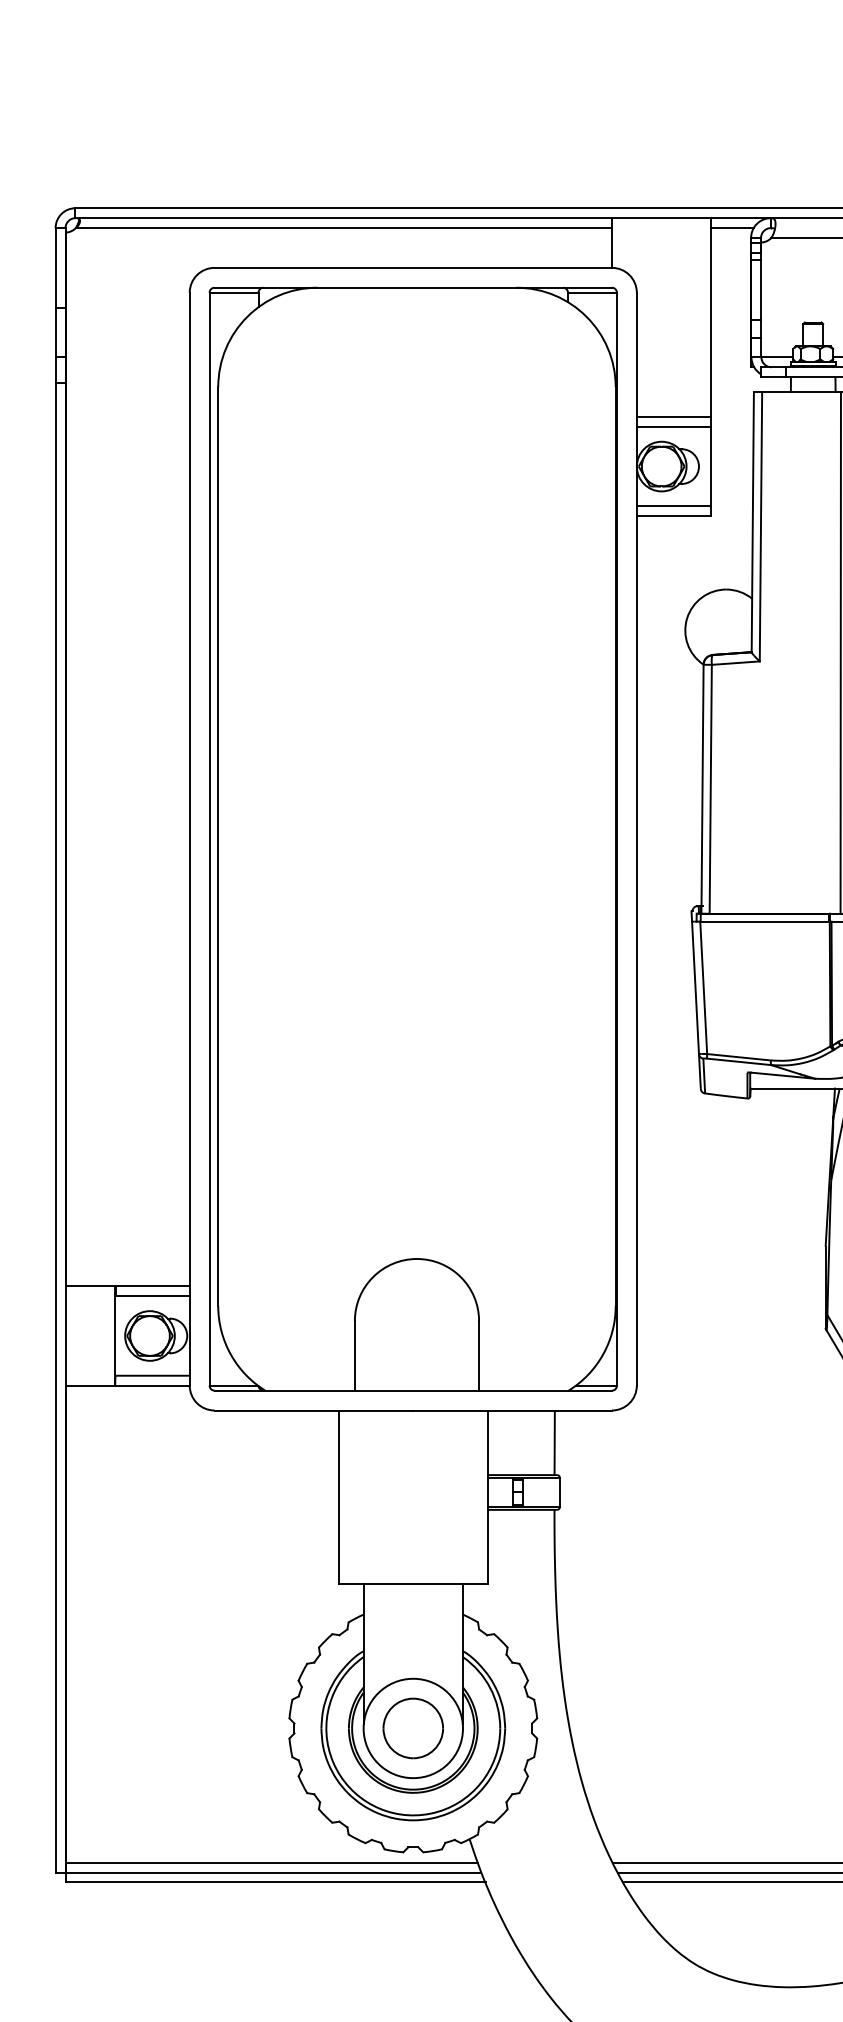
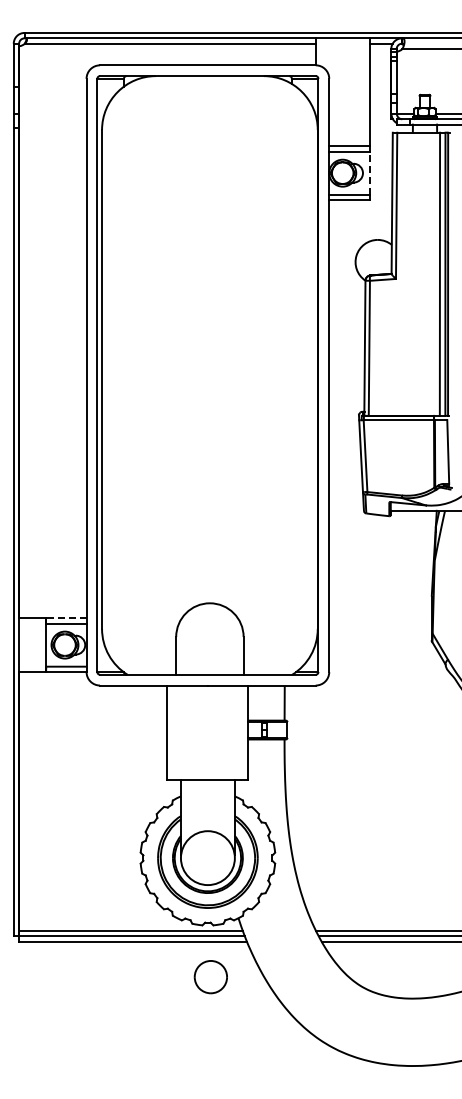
line: (710, 467) -> (369, 173), solid -> dashed
line: (150, 1286) -> (65, 618), solid -> dashed
part: (412, 1729) -> (210, 977), moved

